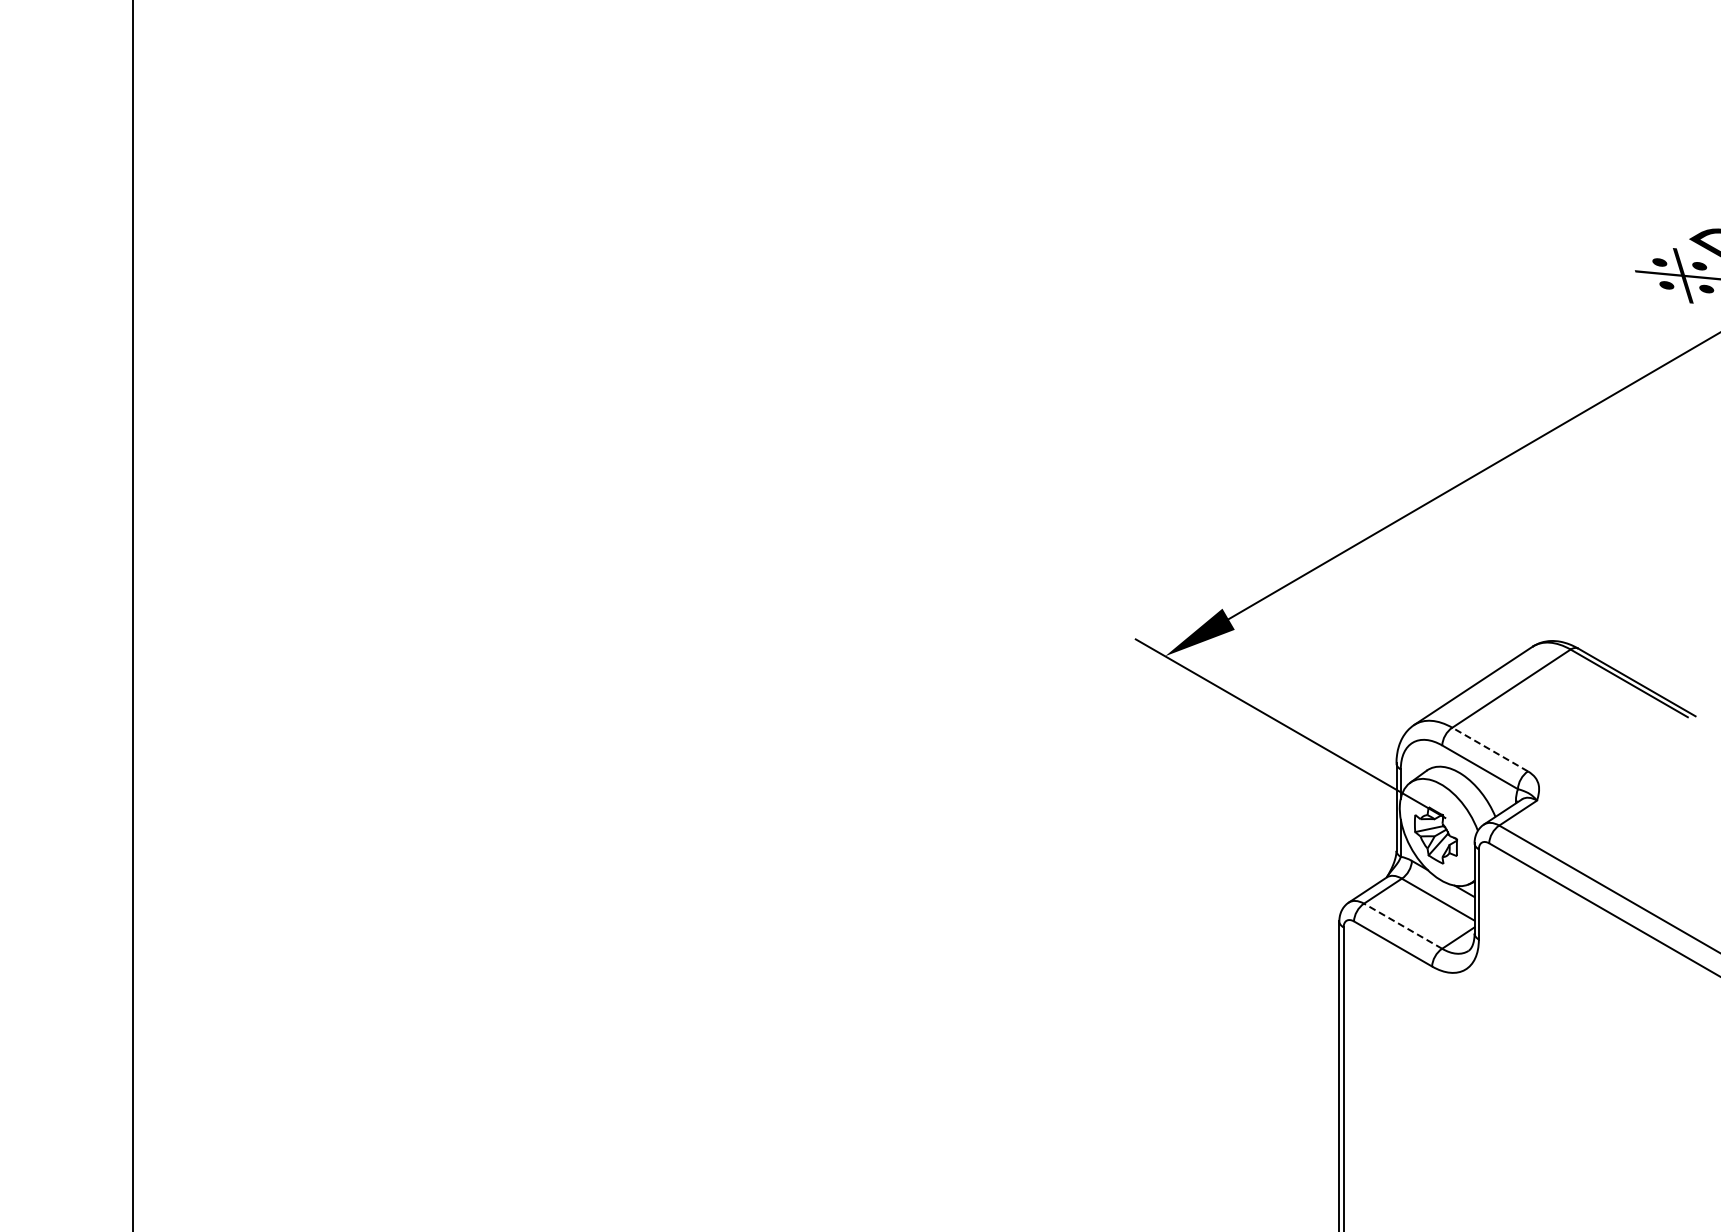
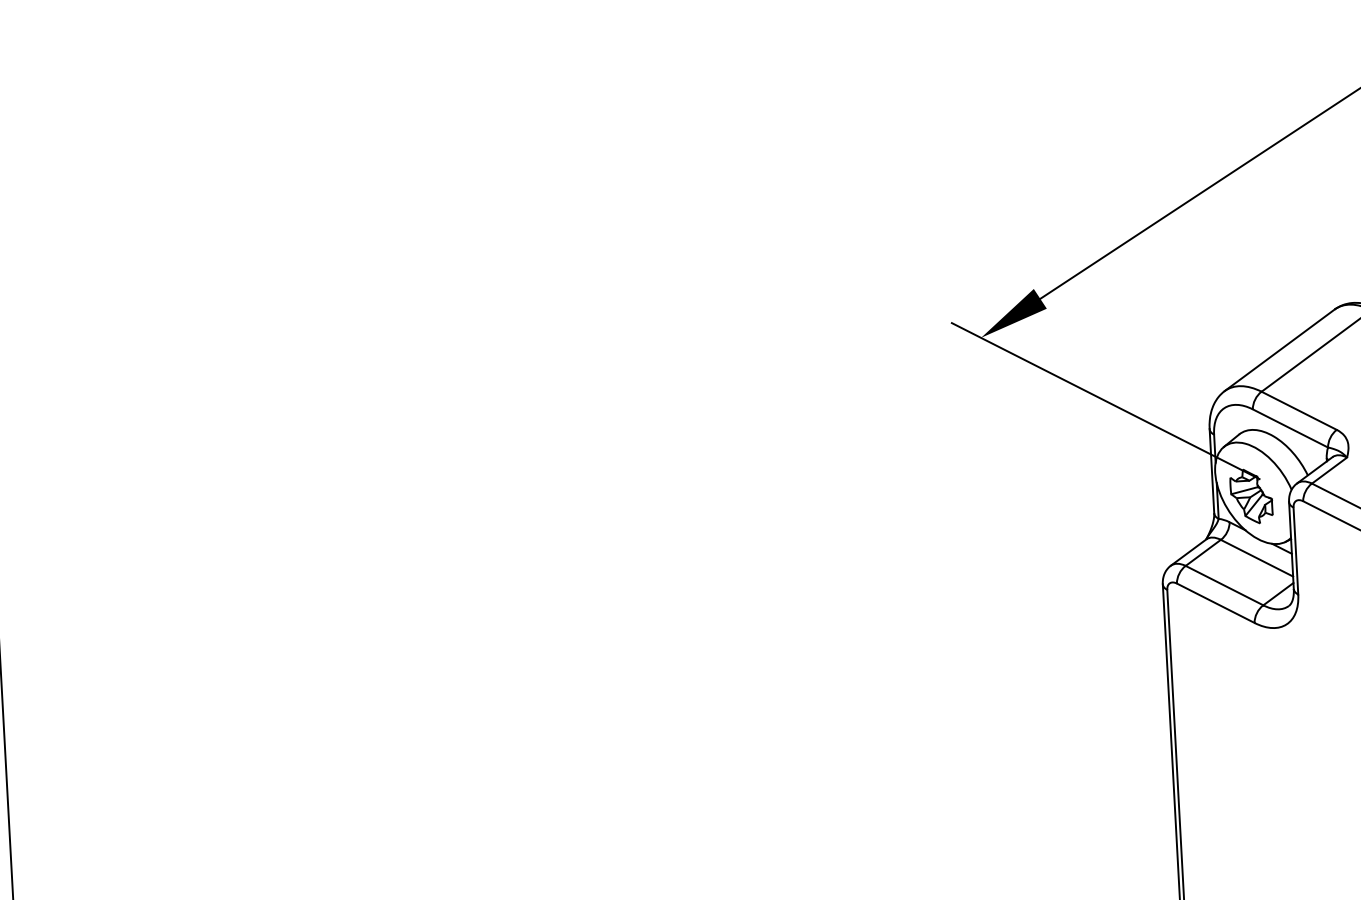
line: (1490, 749) -> (1299, 410), dashed -> solid
line: (1402, 925) -> (1223, 584), dashed -> solid

